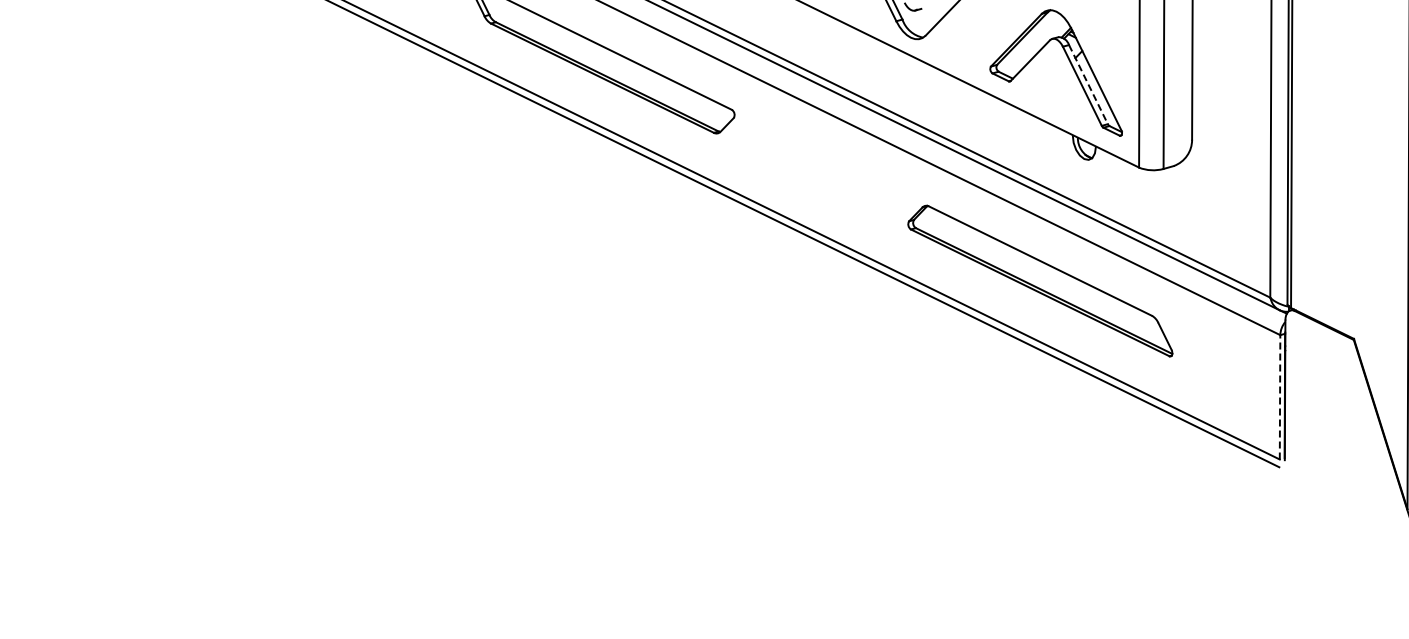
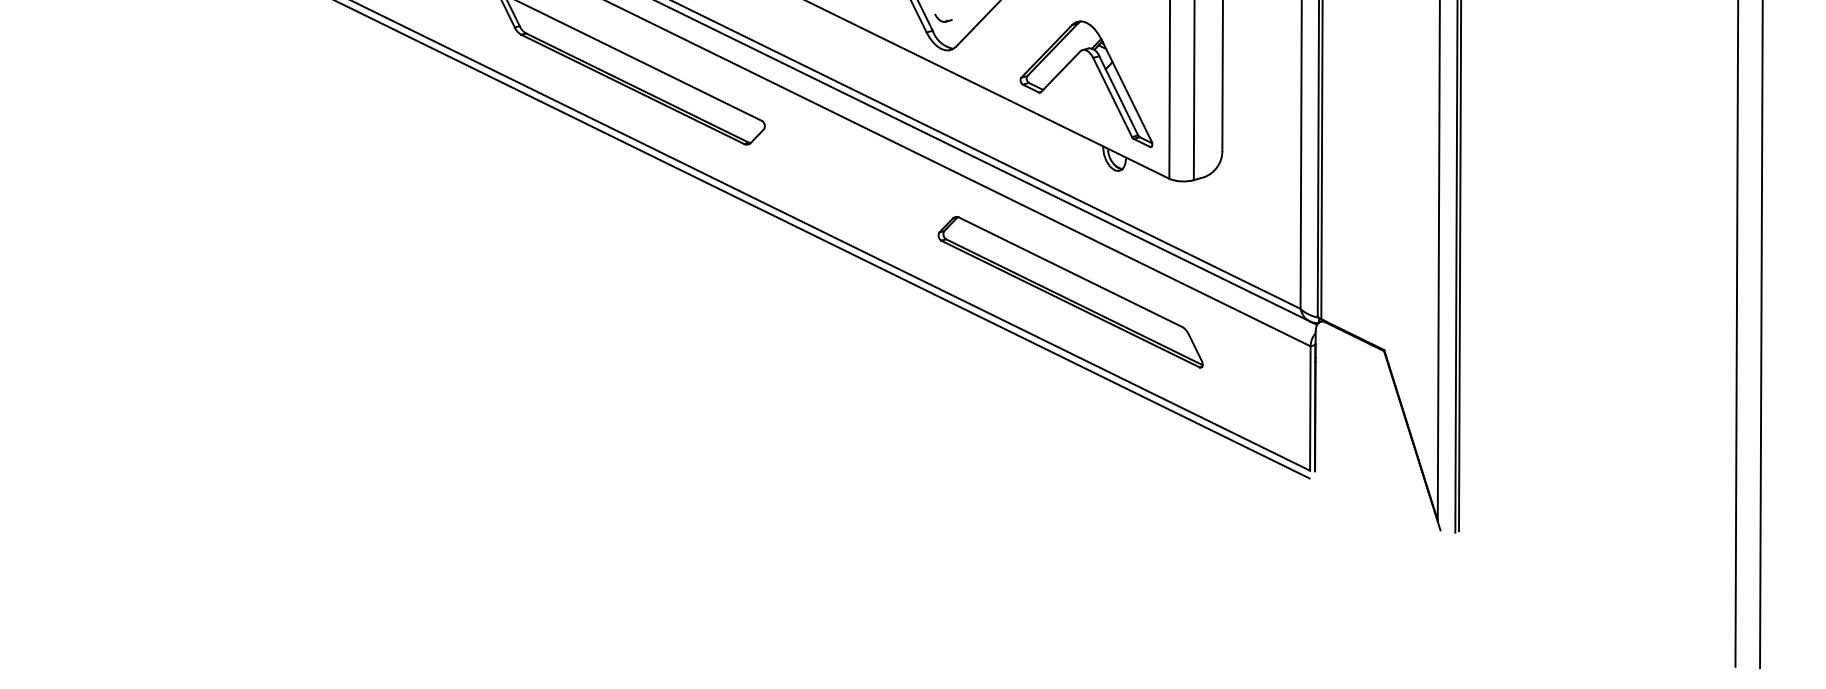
line: (1088, 85) -> (1118, 96), dashed -> solid
line: (1280, 397) -> (1310, 408), dashed -> solid

